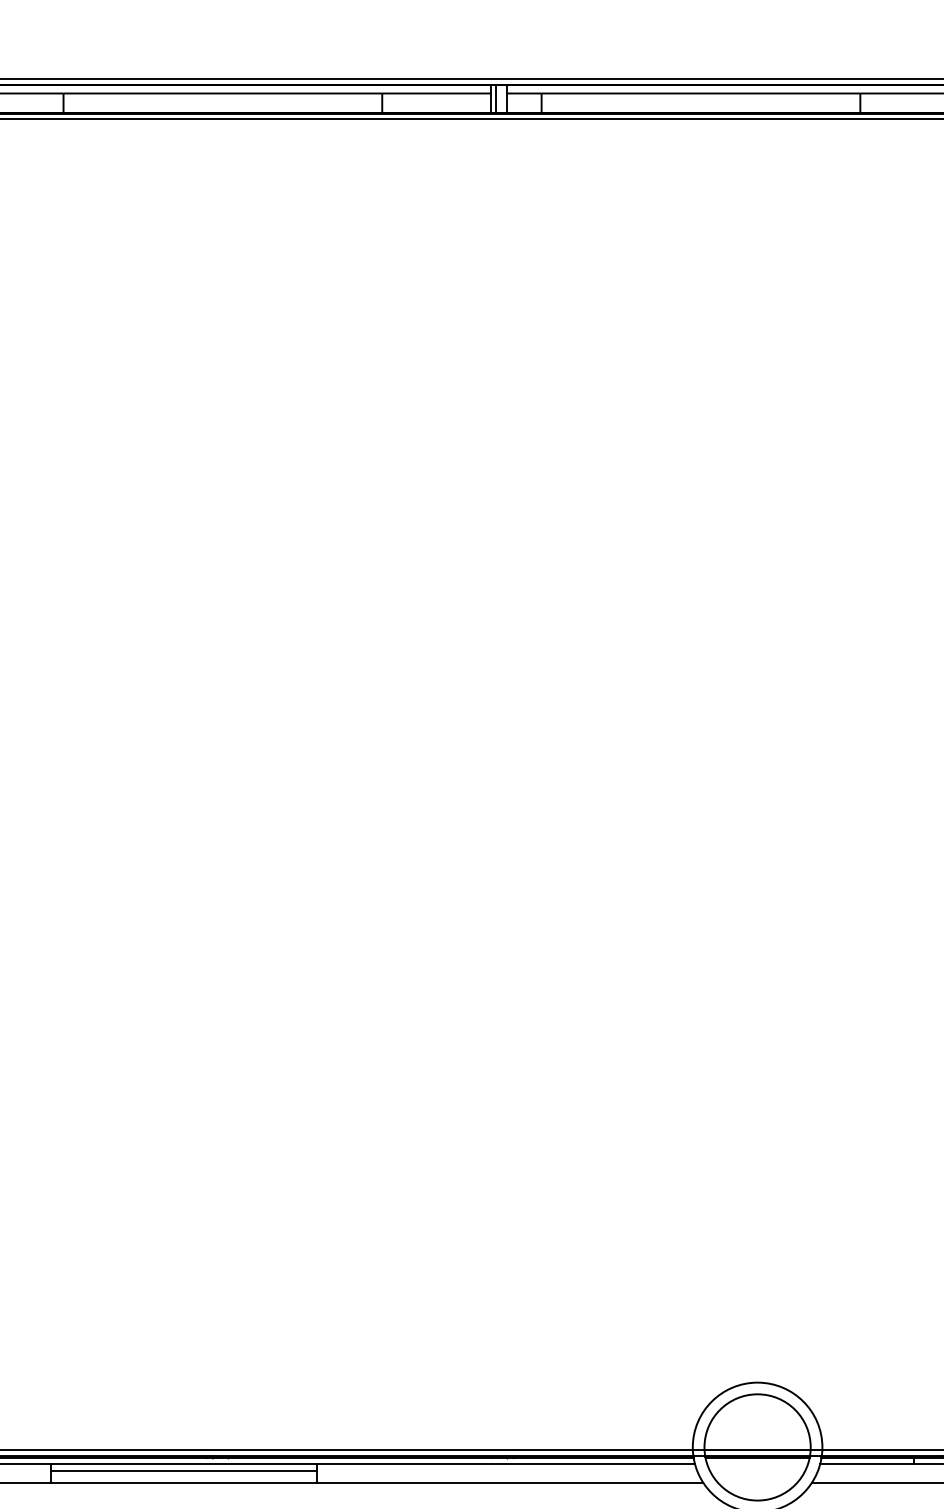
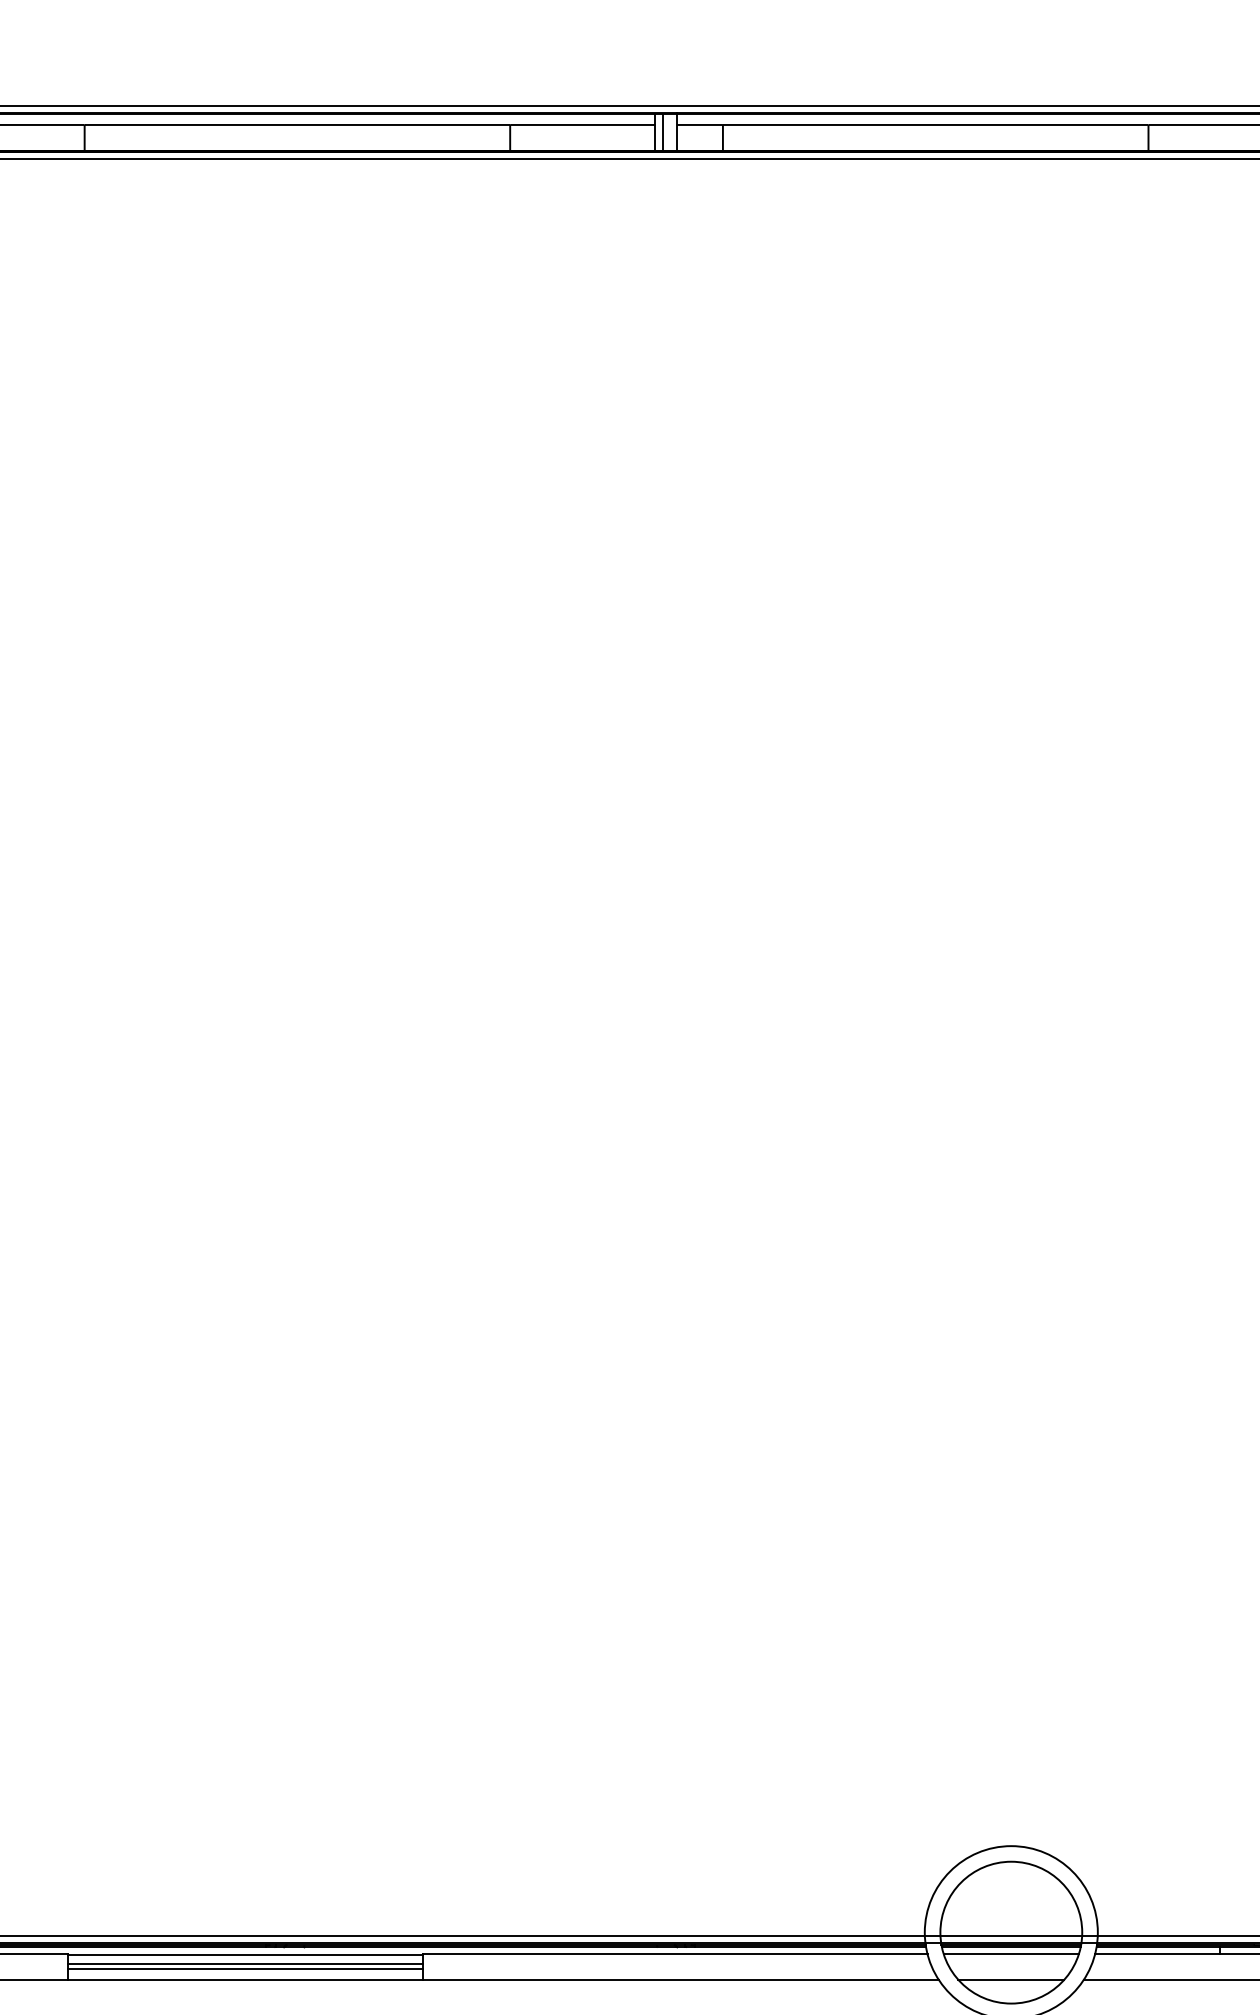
line: (756, 1463) -> (1010, 1954), added
line: (184, 1474) -> (245, 1968), added
line: (757, 1482) -> (1011, 1979), added

